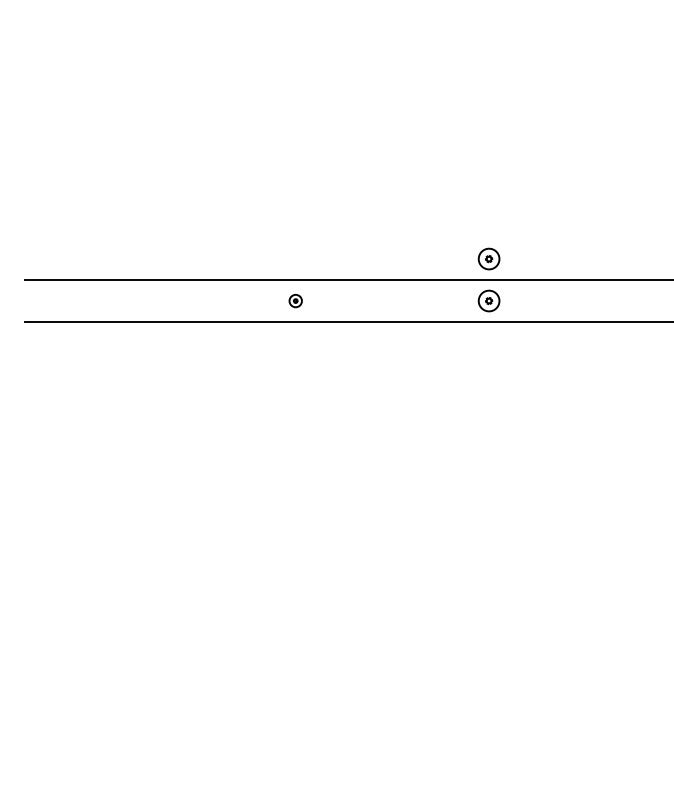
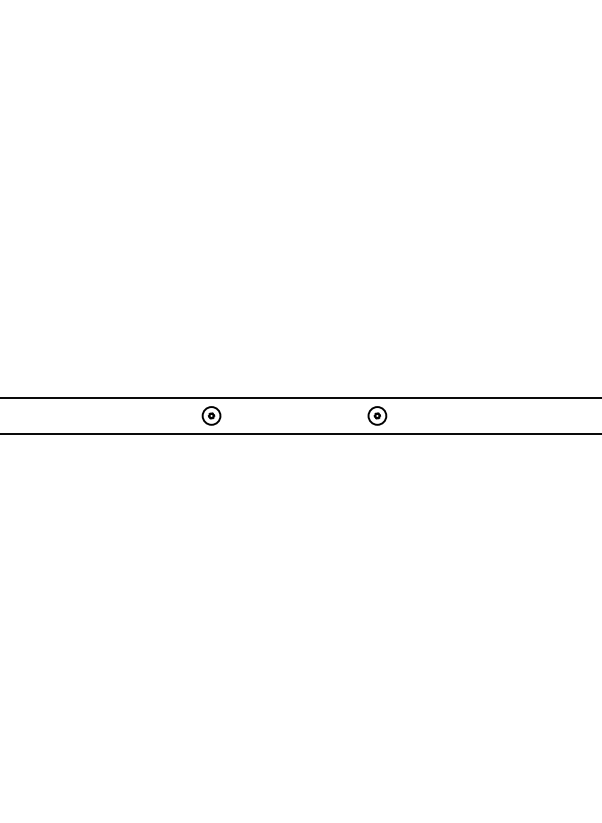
part: (489, 258) -> (377, 379), removed
part: (295, 300) -> (211, 415), size x1.67

